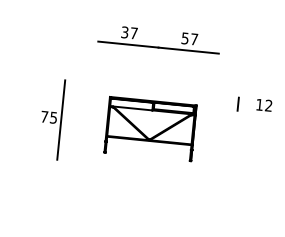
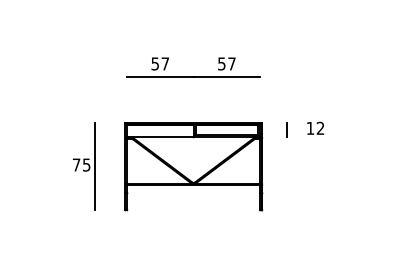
text: (124, 32) -> (154, 63), 37 -> 57
part: (150, 128) -> (193, 166), size x1.43

